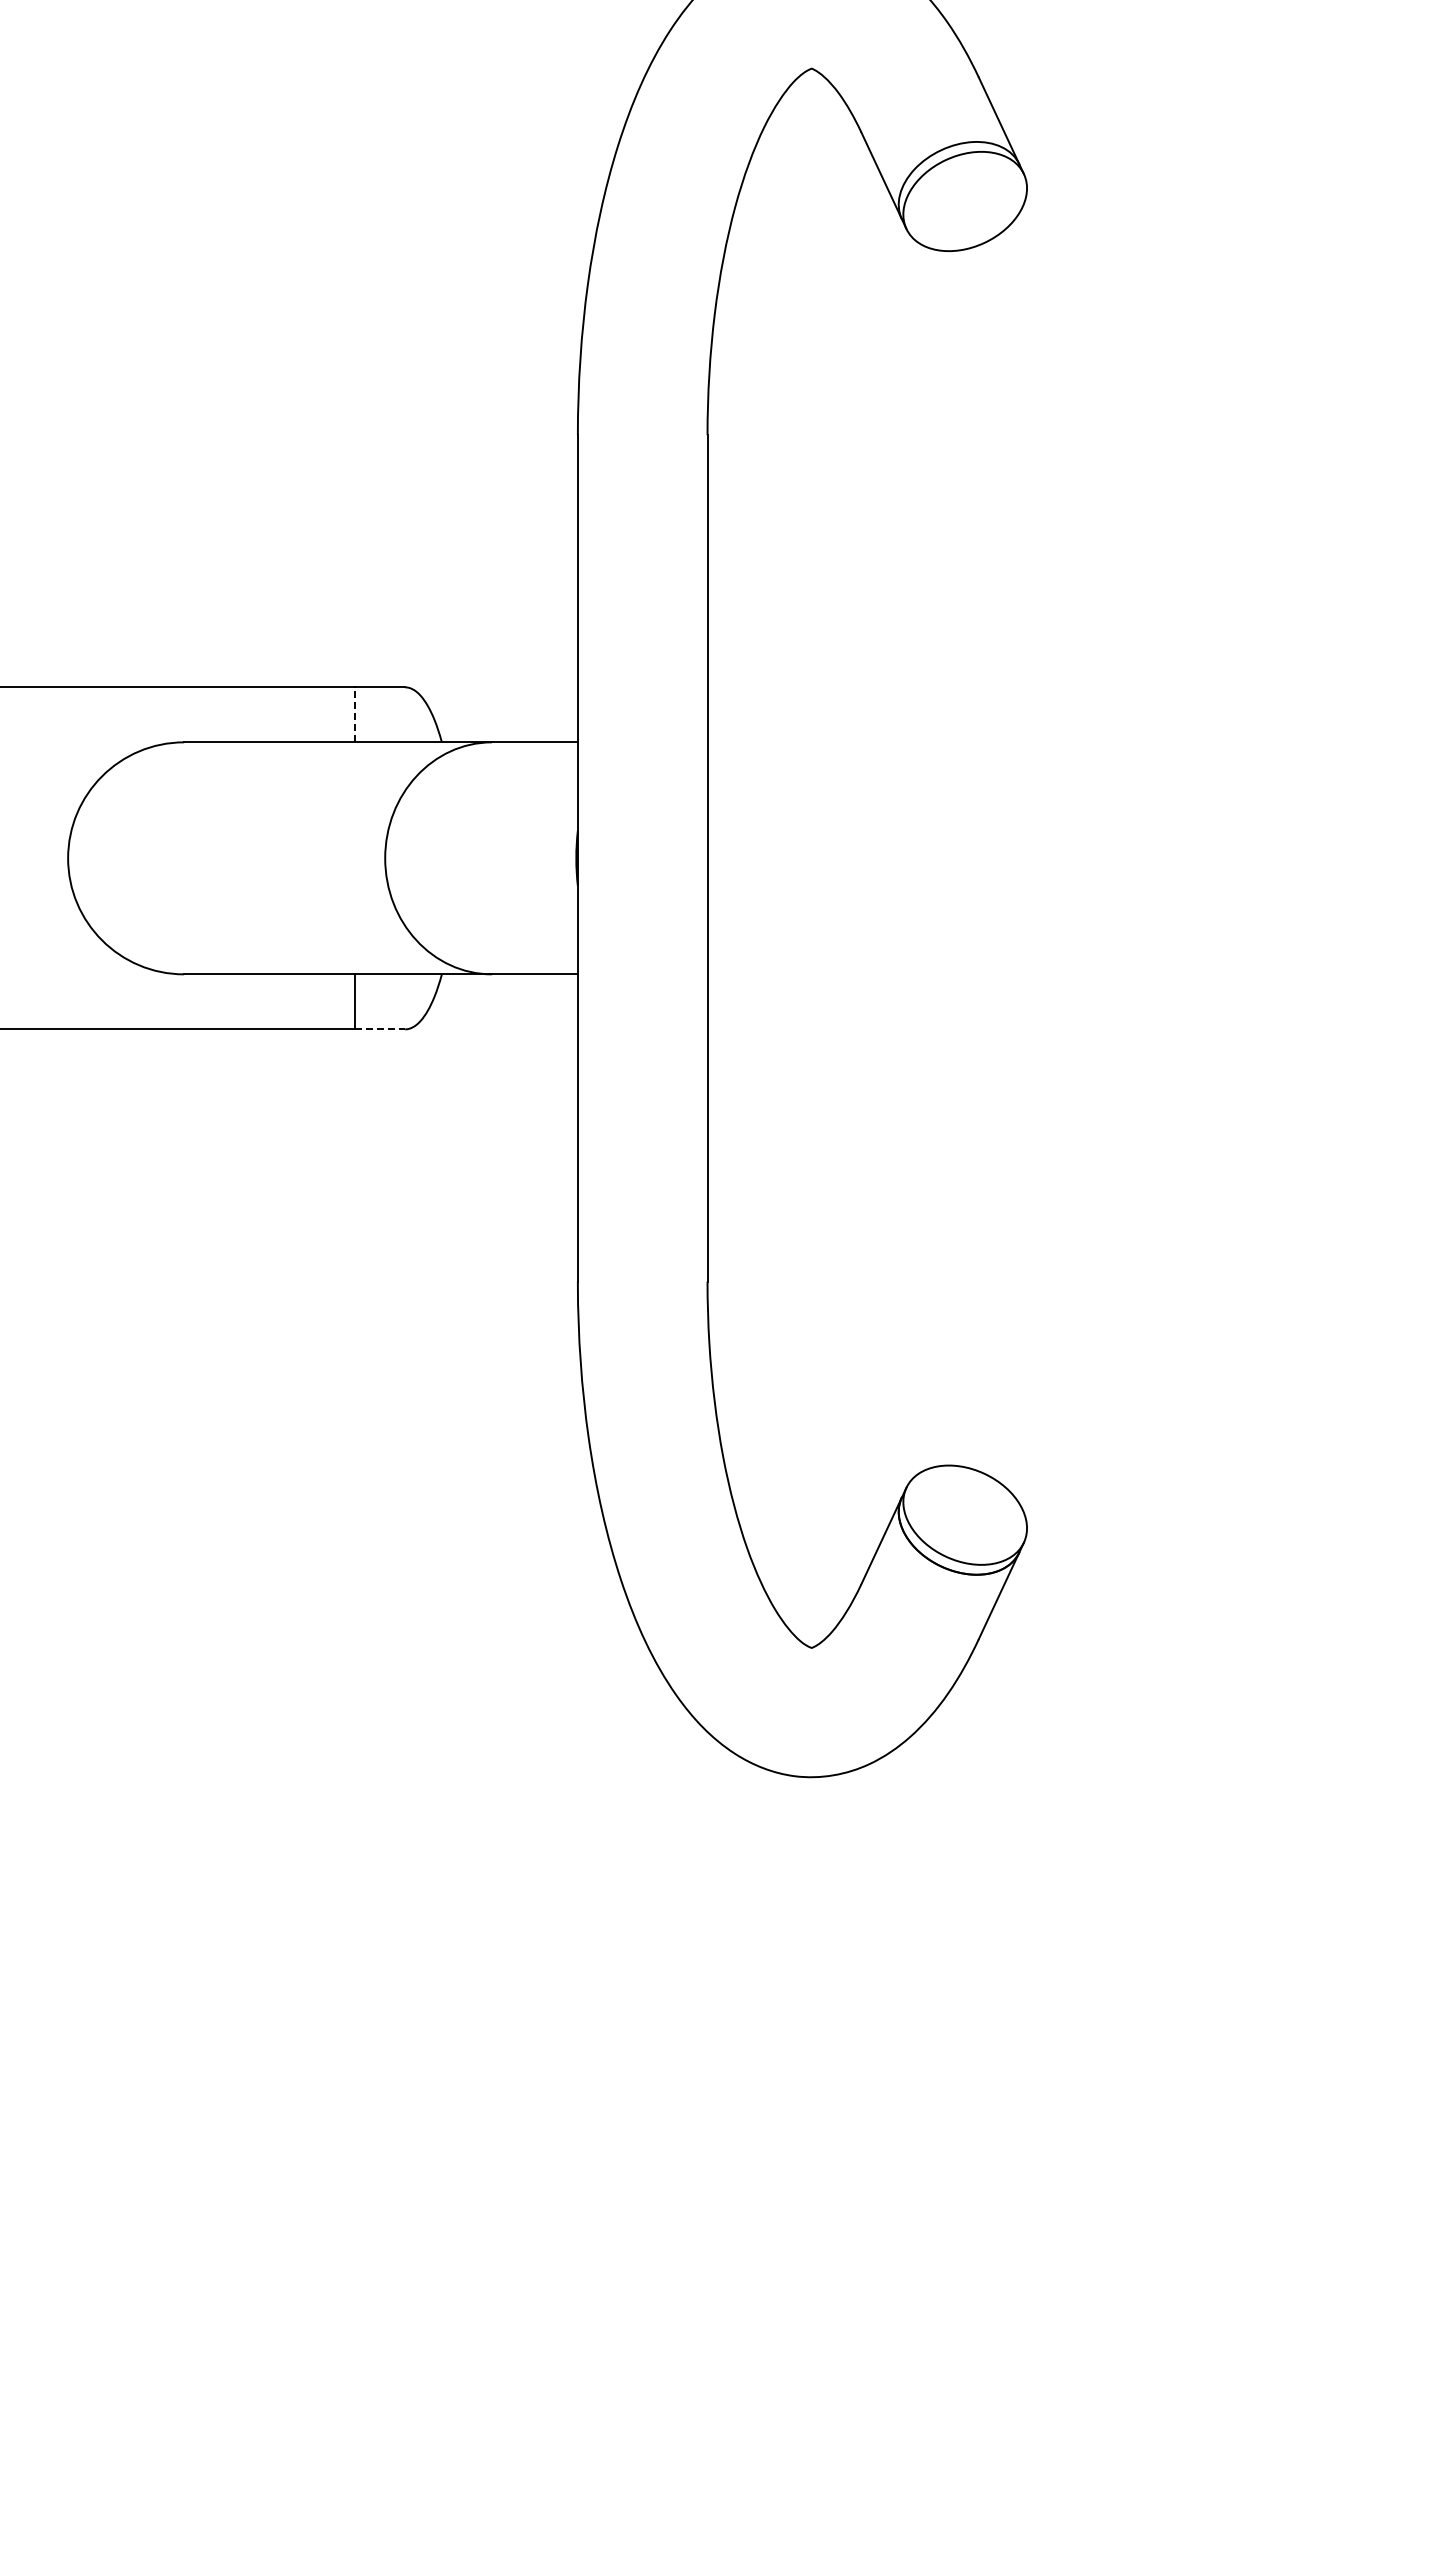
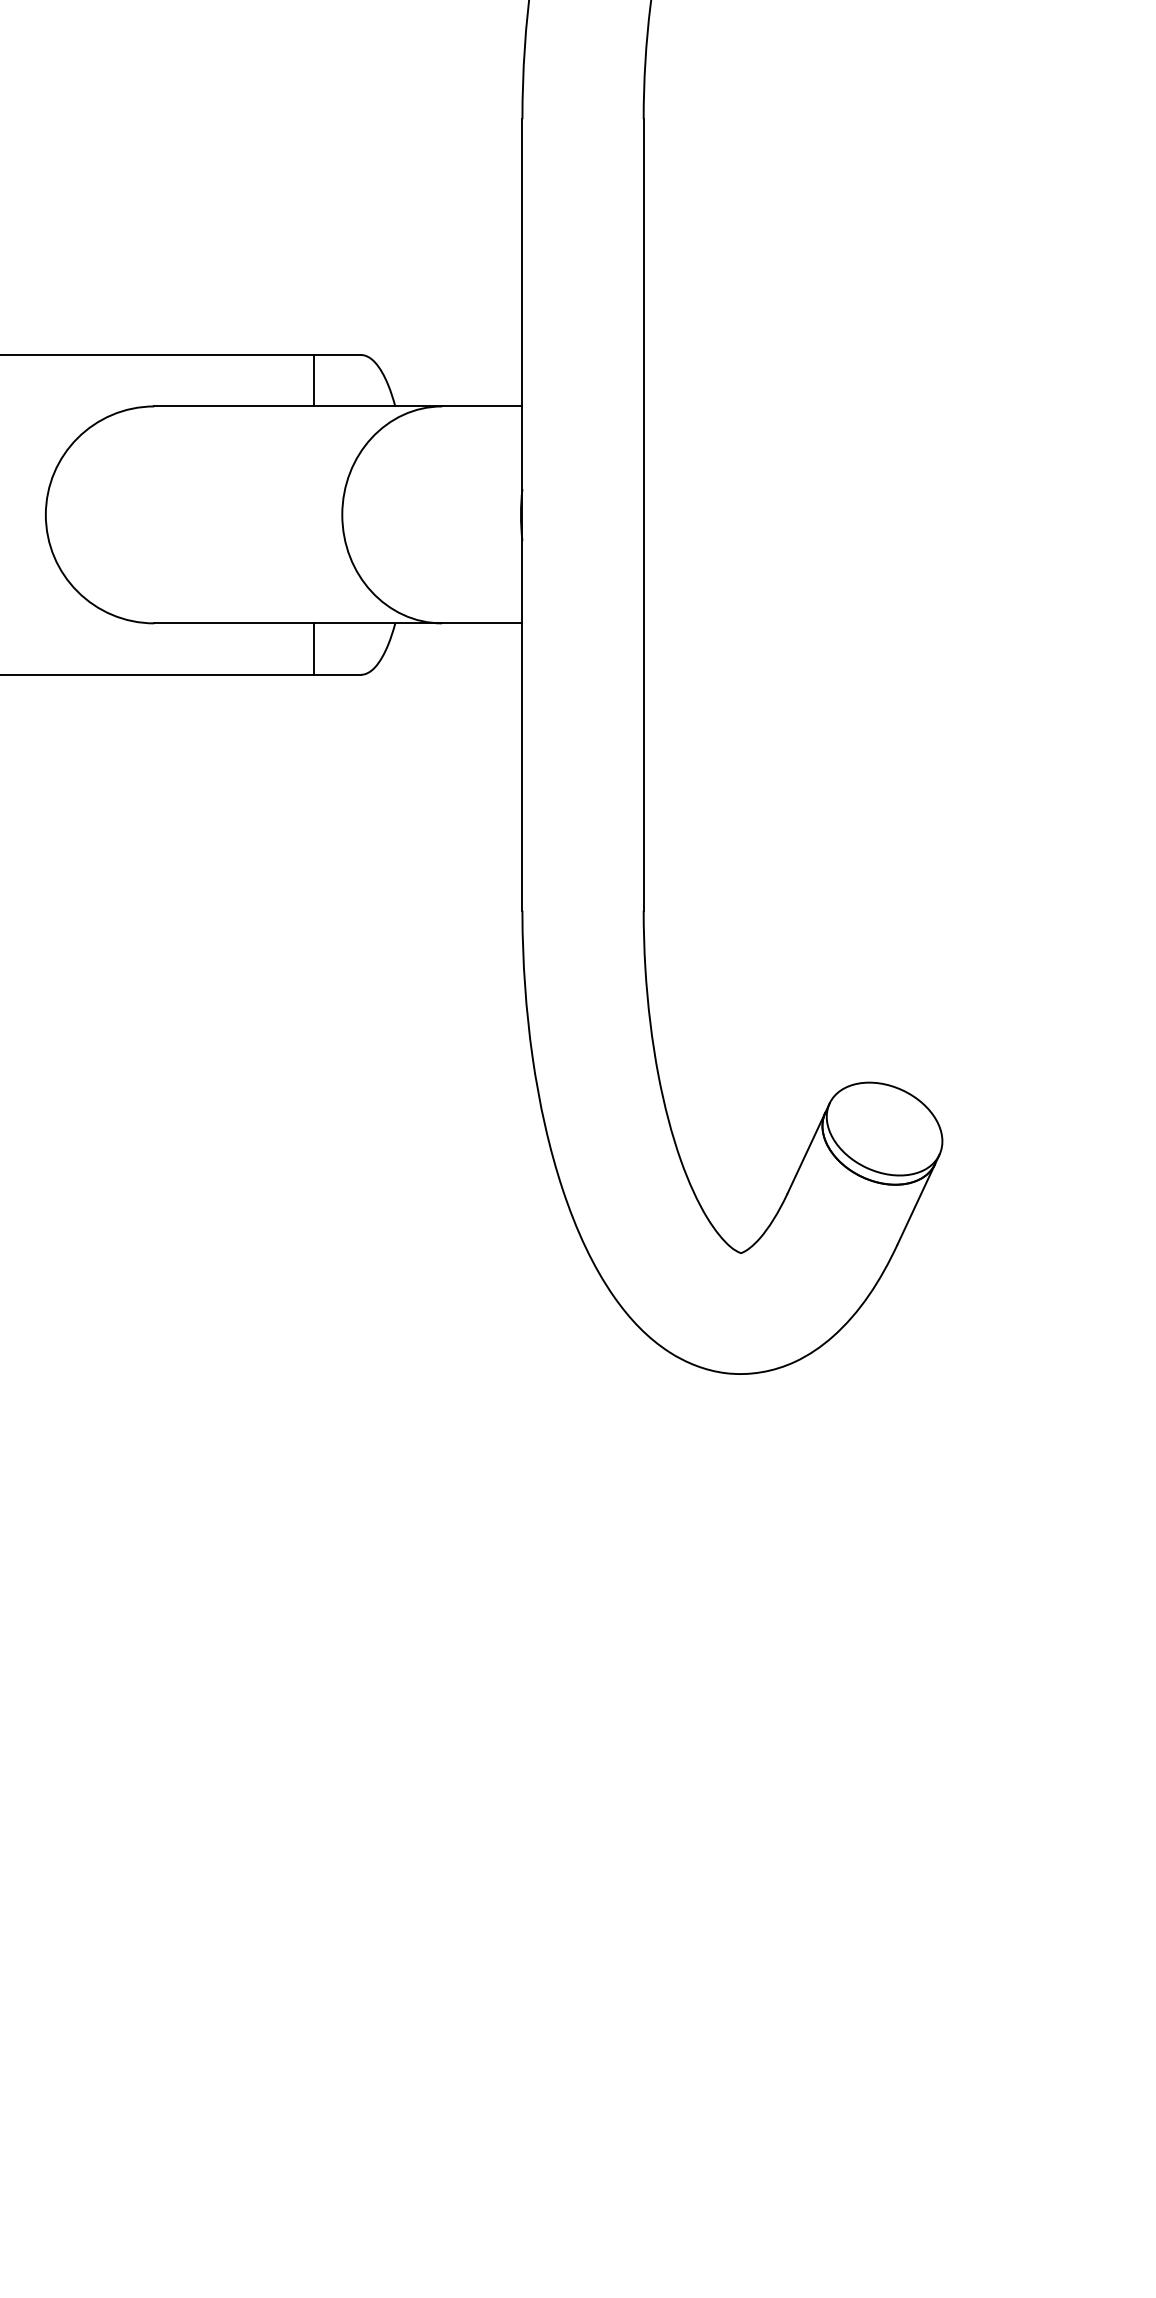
line: (355, 714) -> (314, 380), dashed -> solid
line: (380, 1029) -> (337, 674), dashed -> solid

